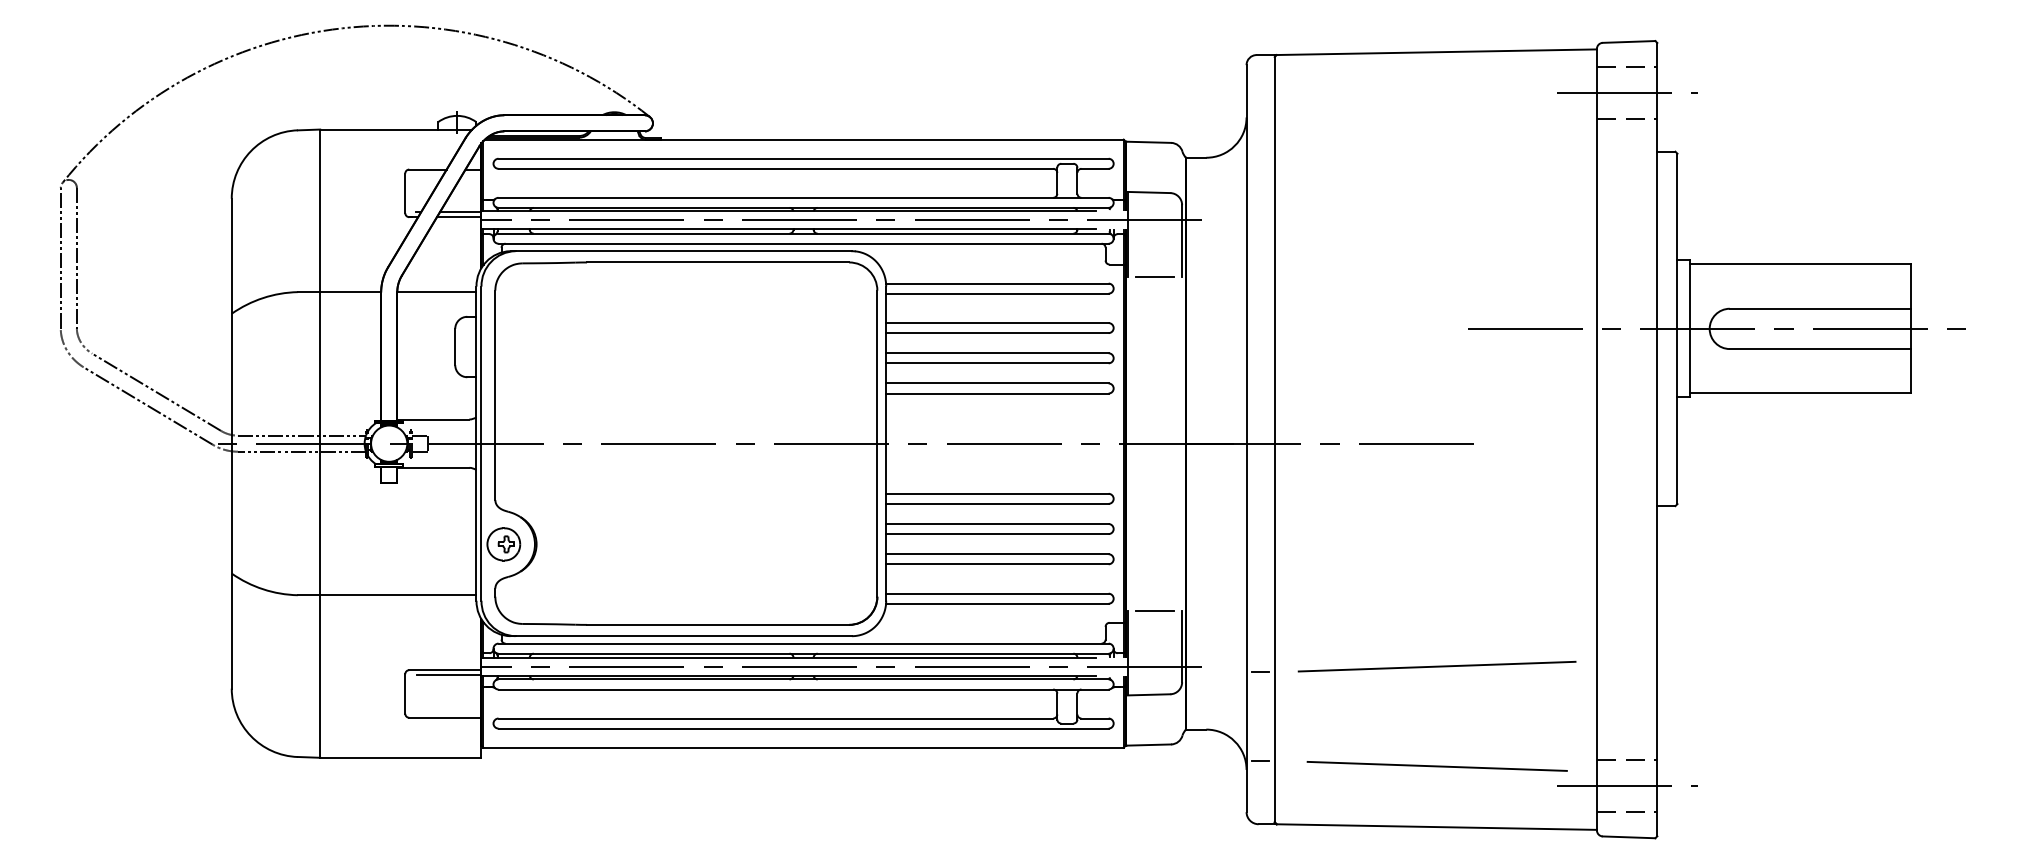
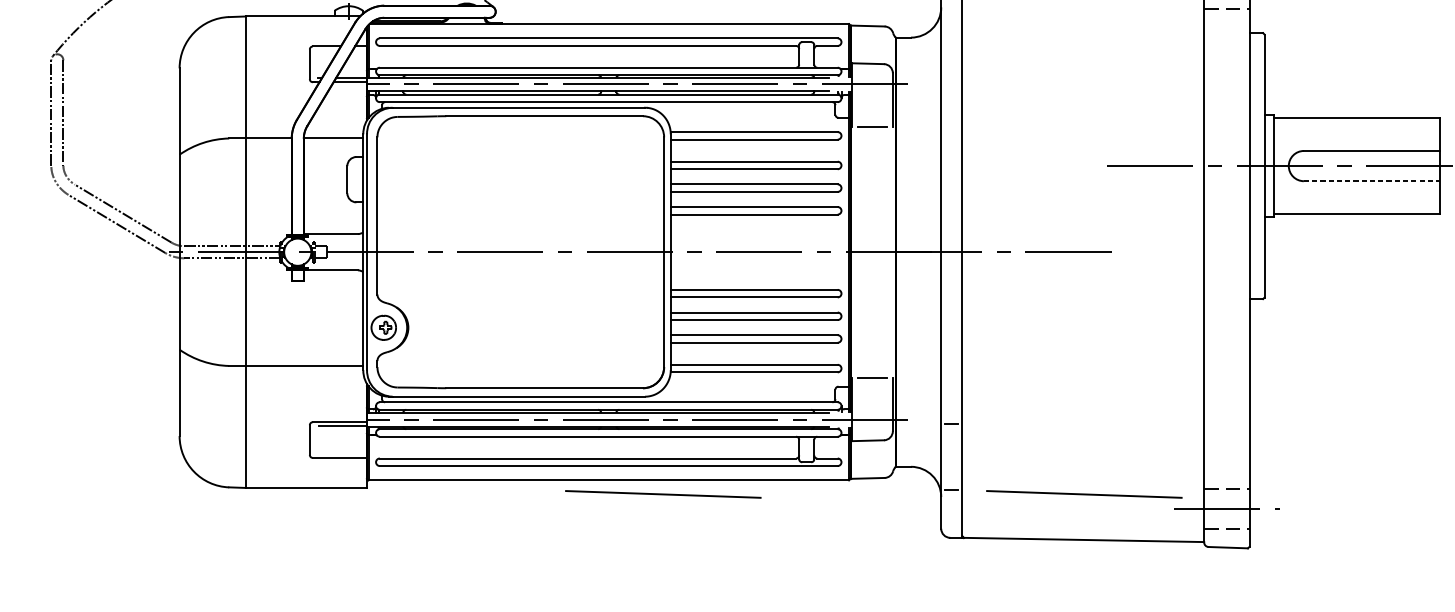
line: (1820, 349) -> (1371, 181), solid -> dashed
line: (1436, 666) -> (1083, 419), removed
line: (875, 766) -> (662, 494), added

